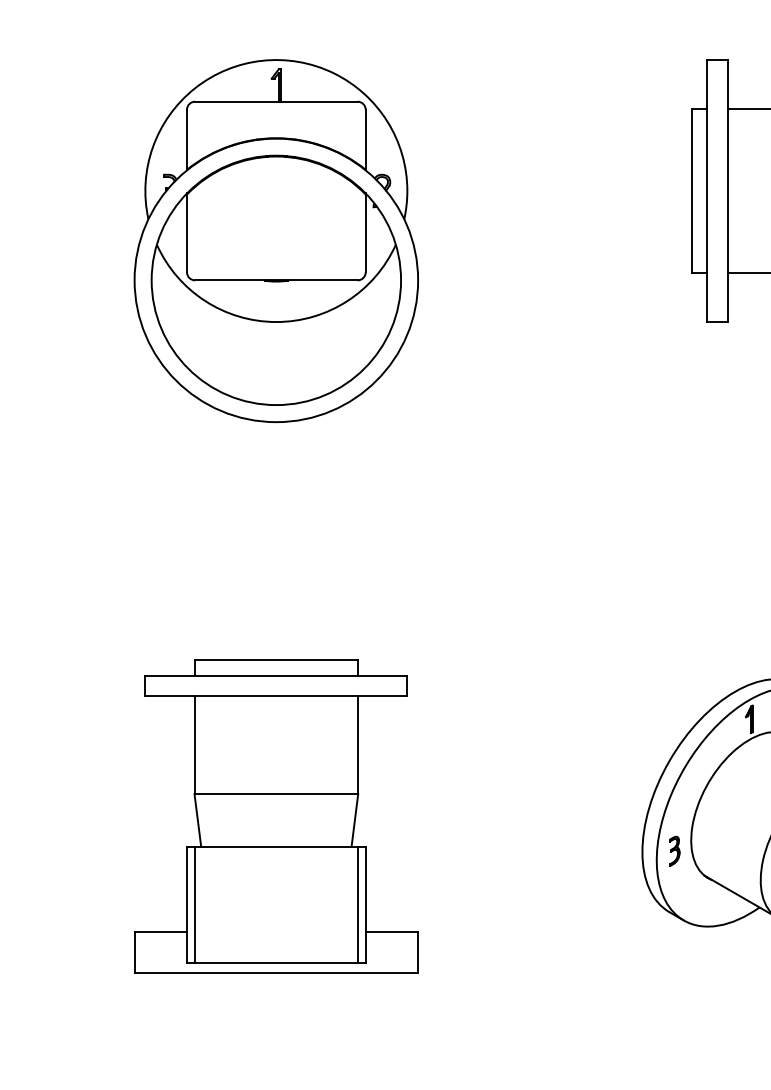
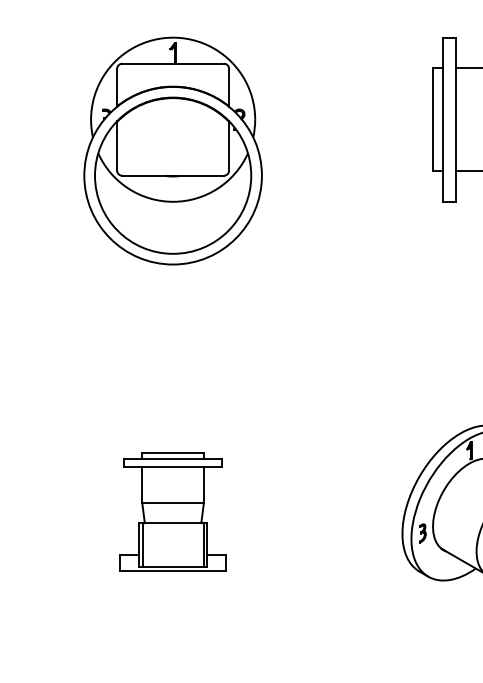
part: (275, 816) -> (172, 511), size x0.6

